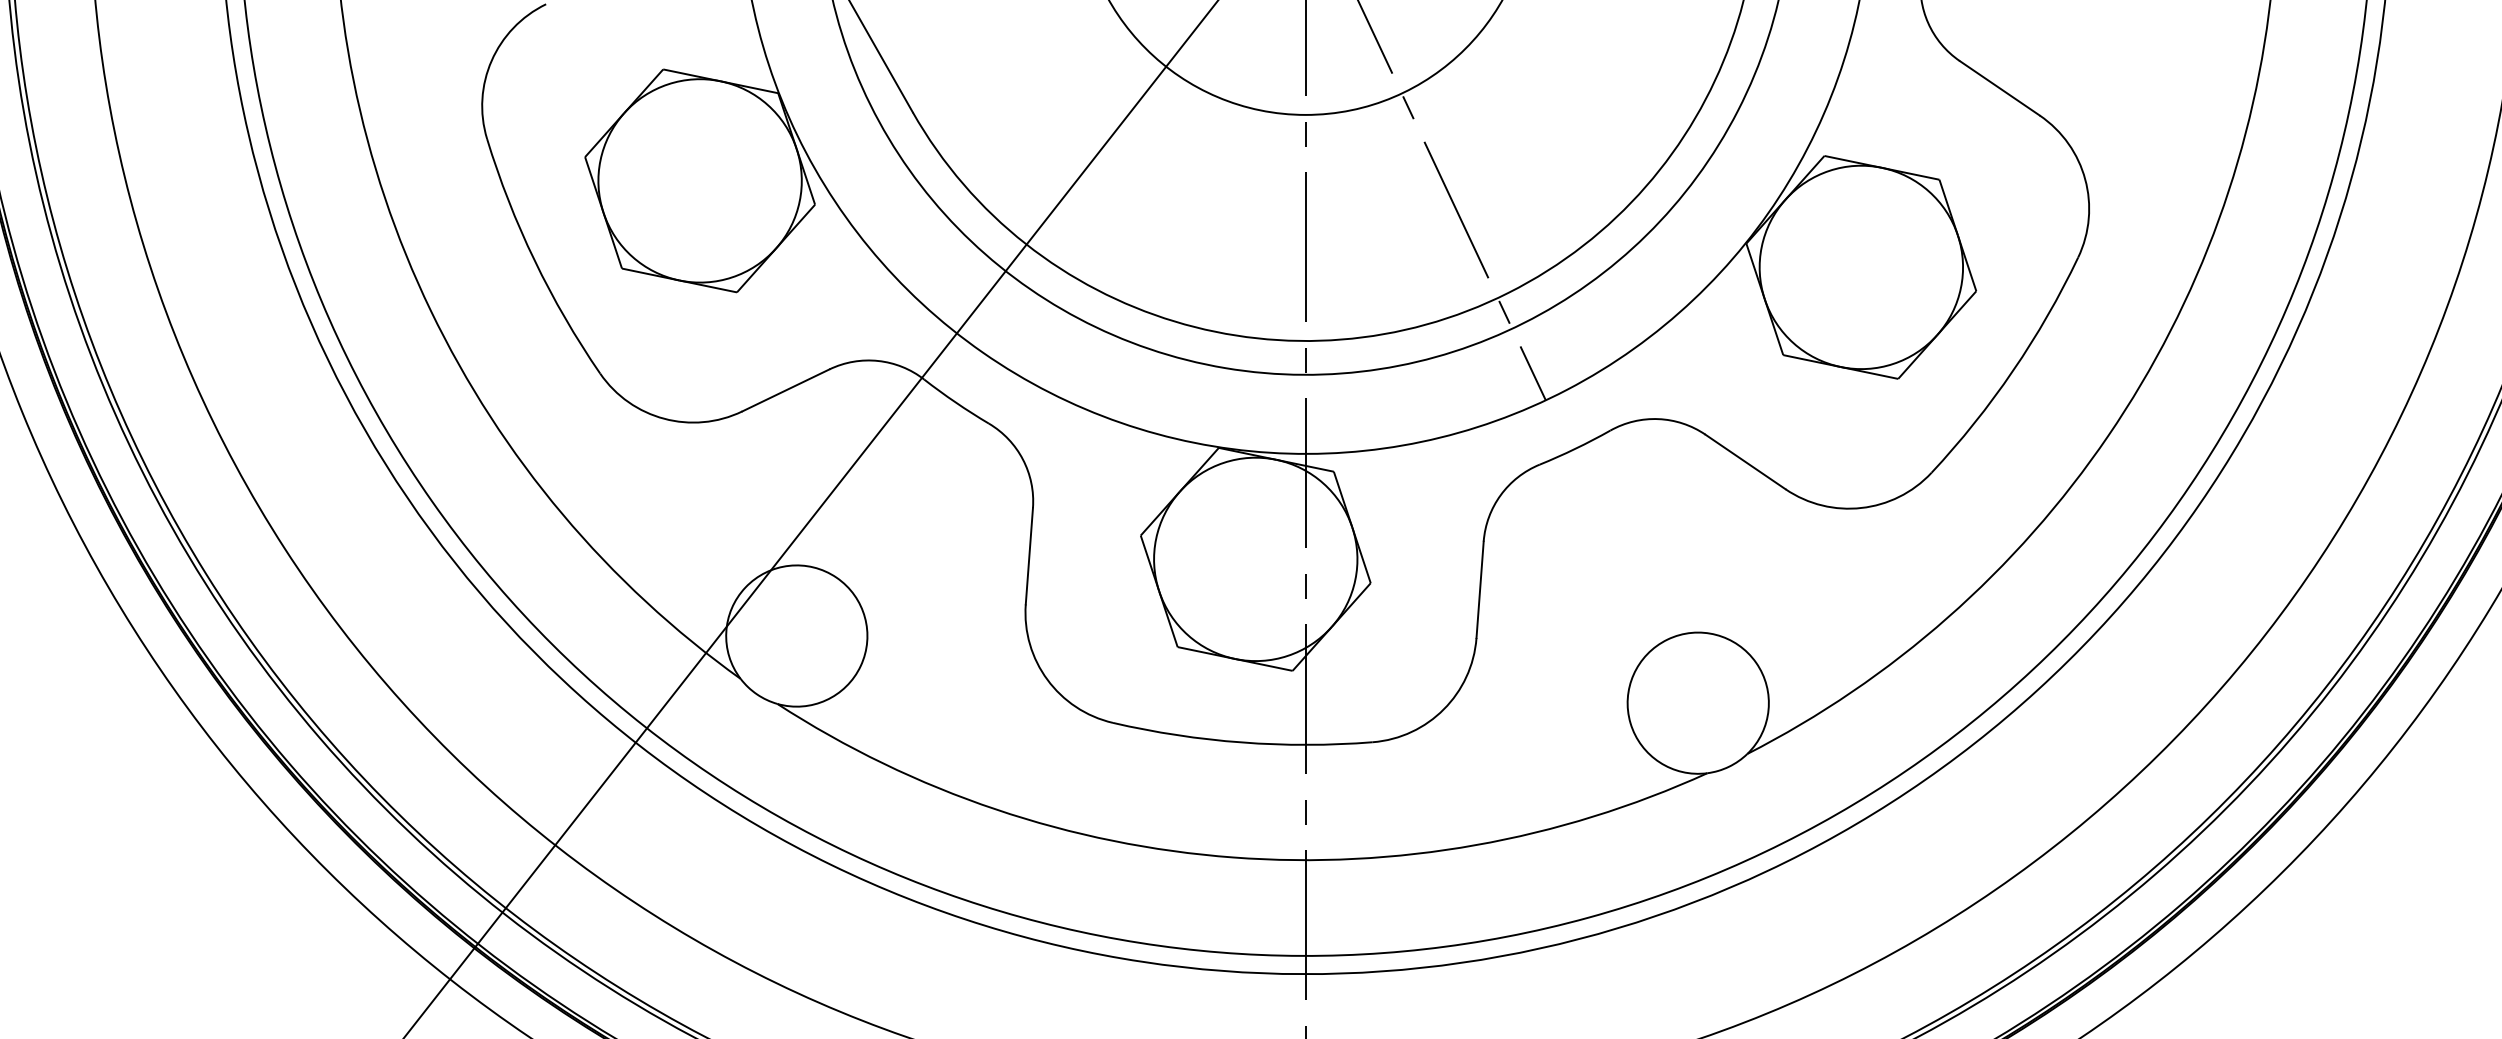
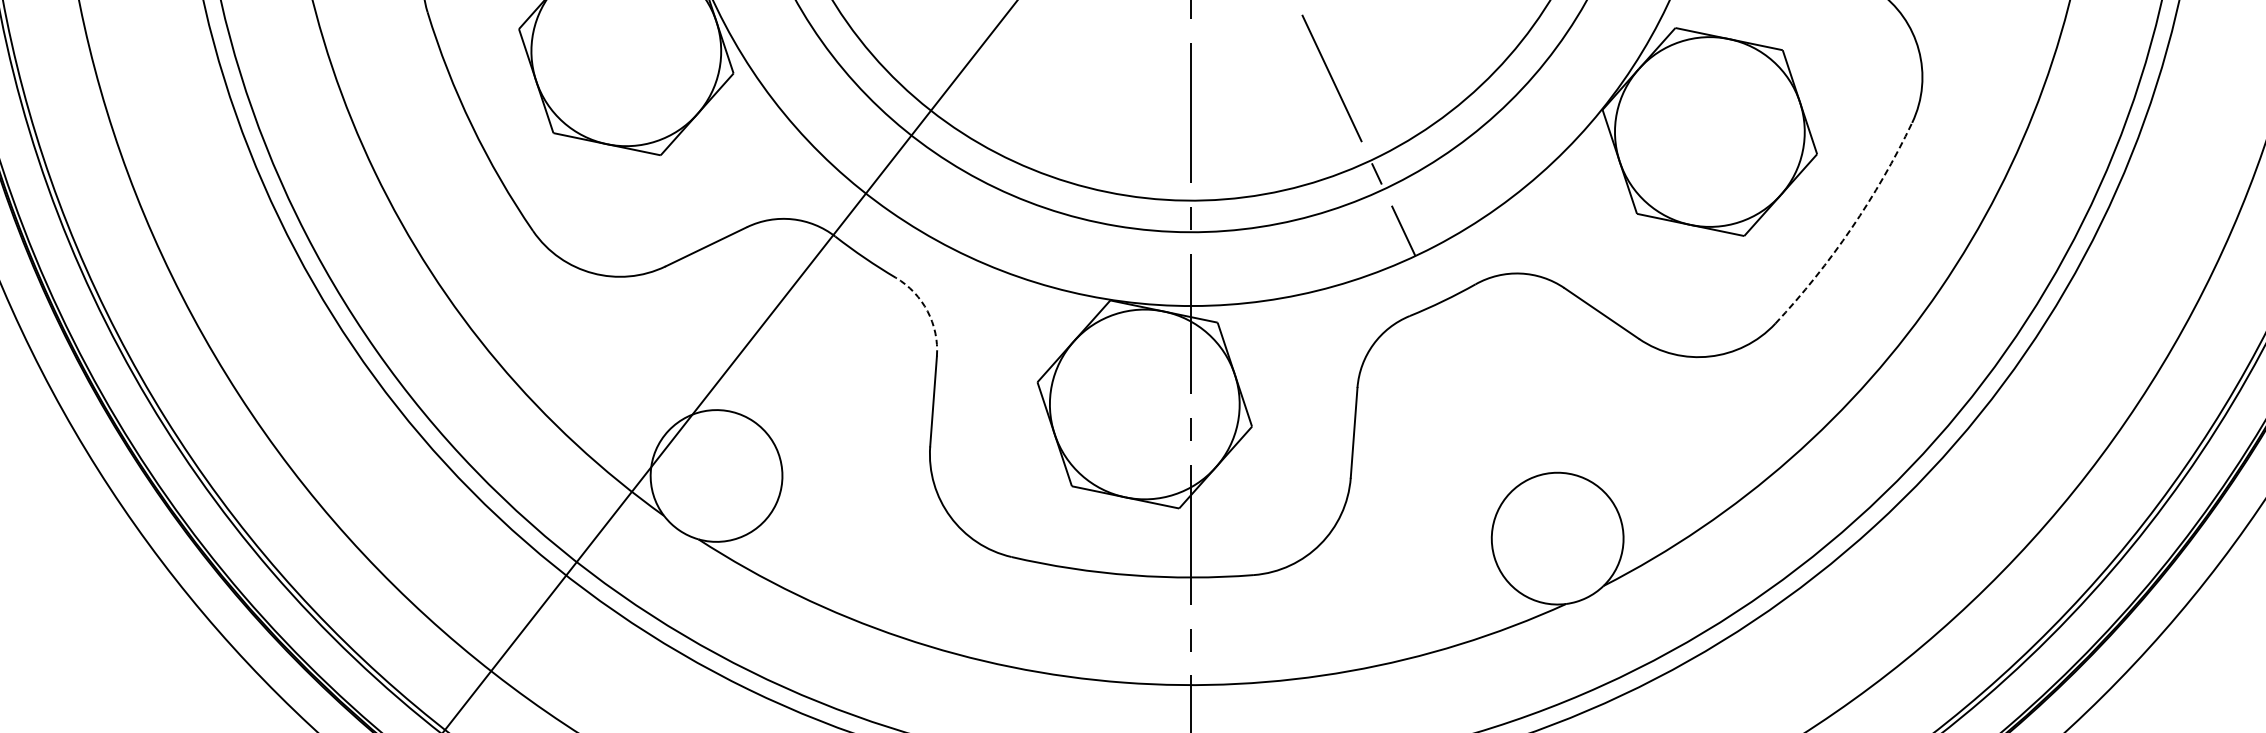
arc: (2013, 370) -> (1851, 228), solid -> dashed
arc: (1022, 459) -> (927, 311), solid -> dashed

